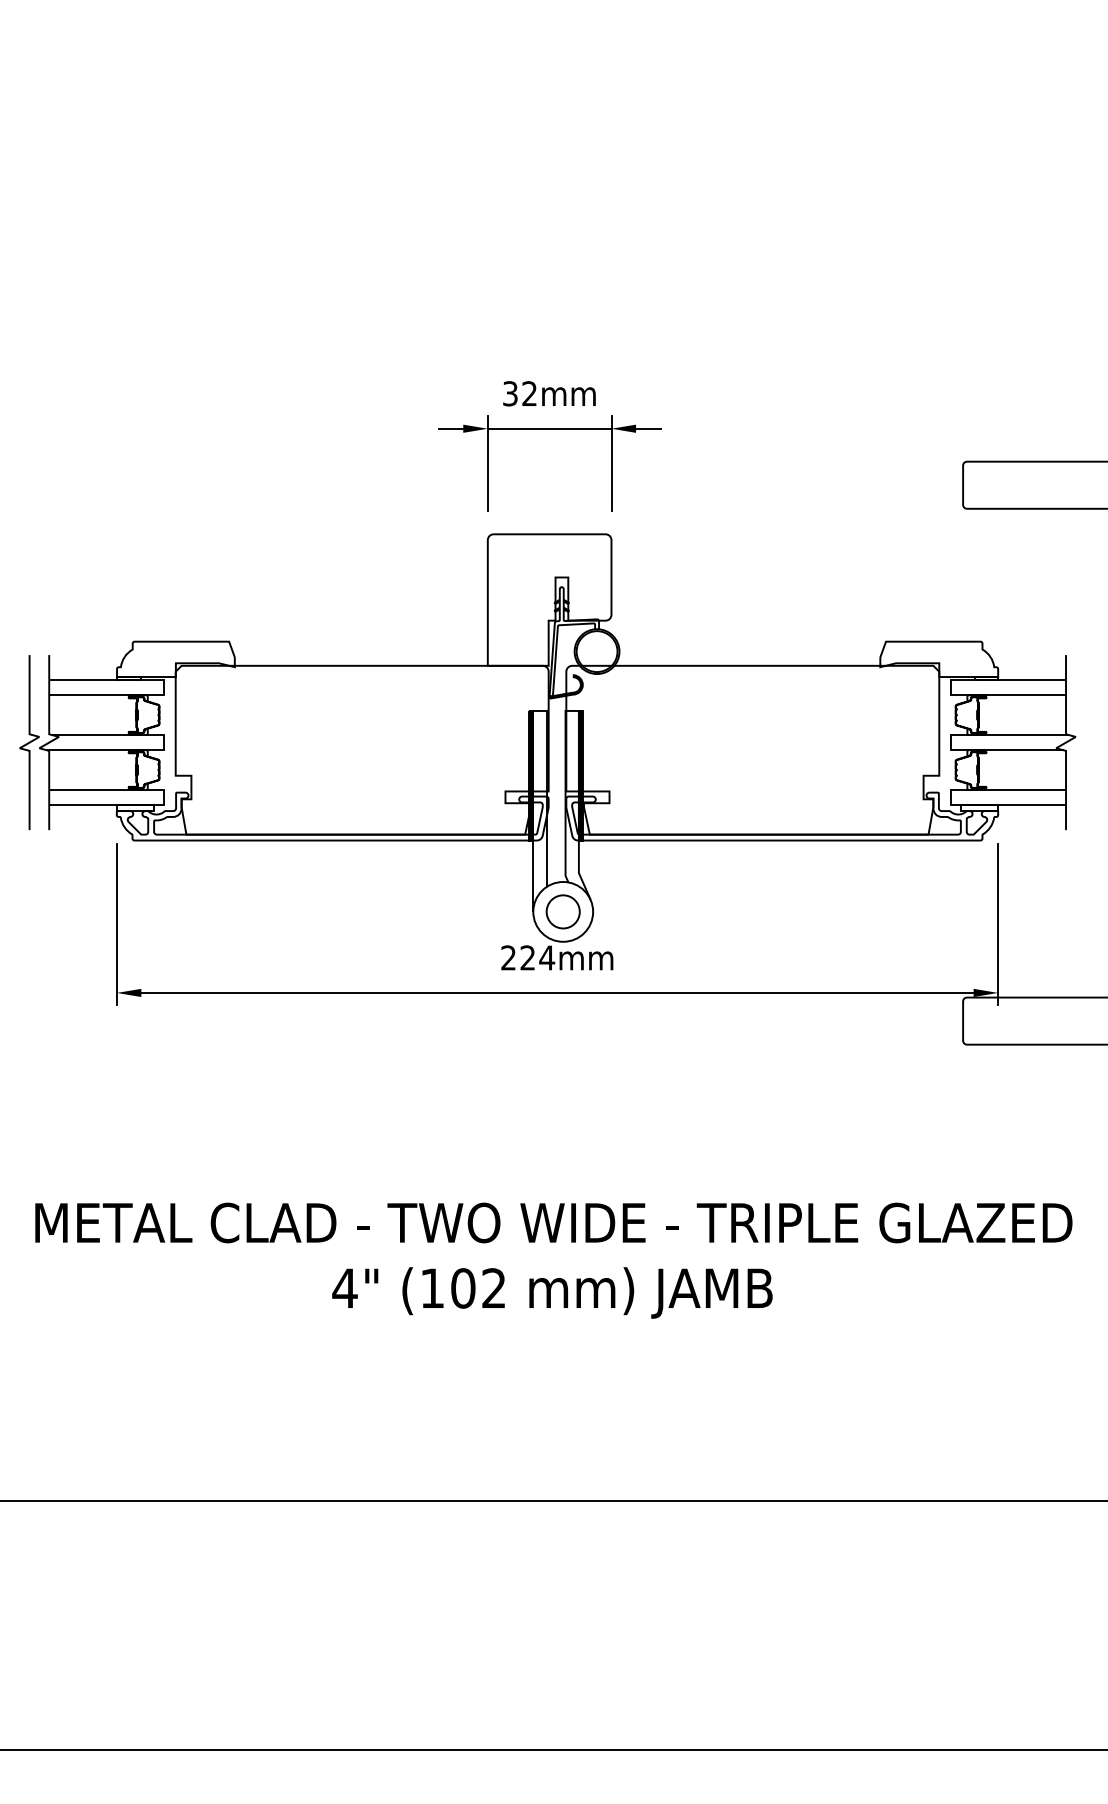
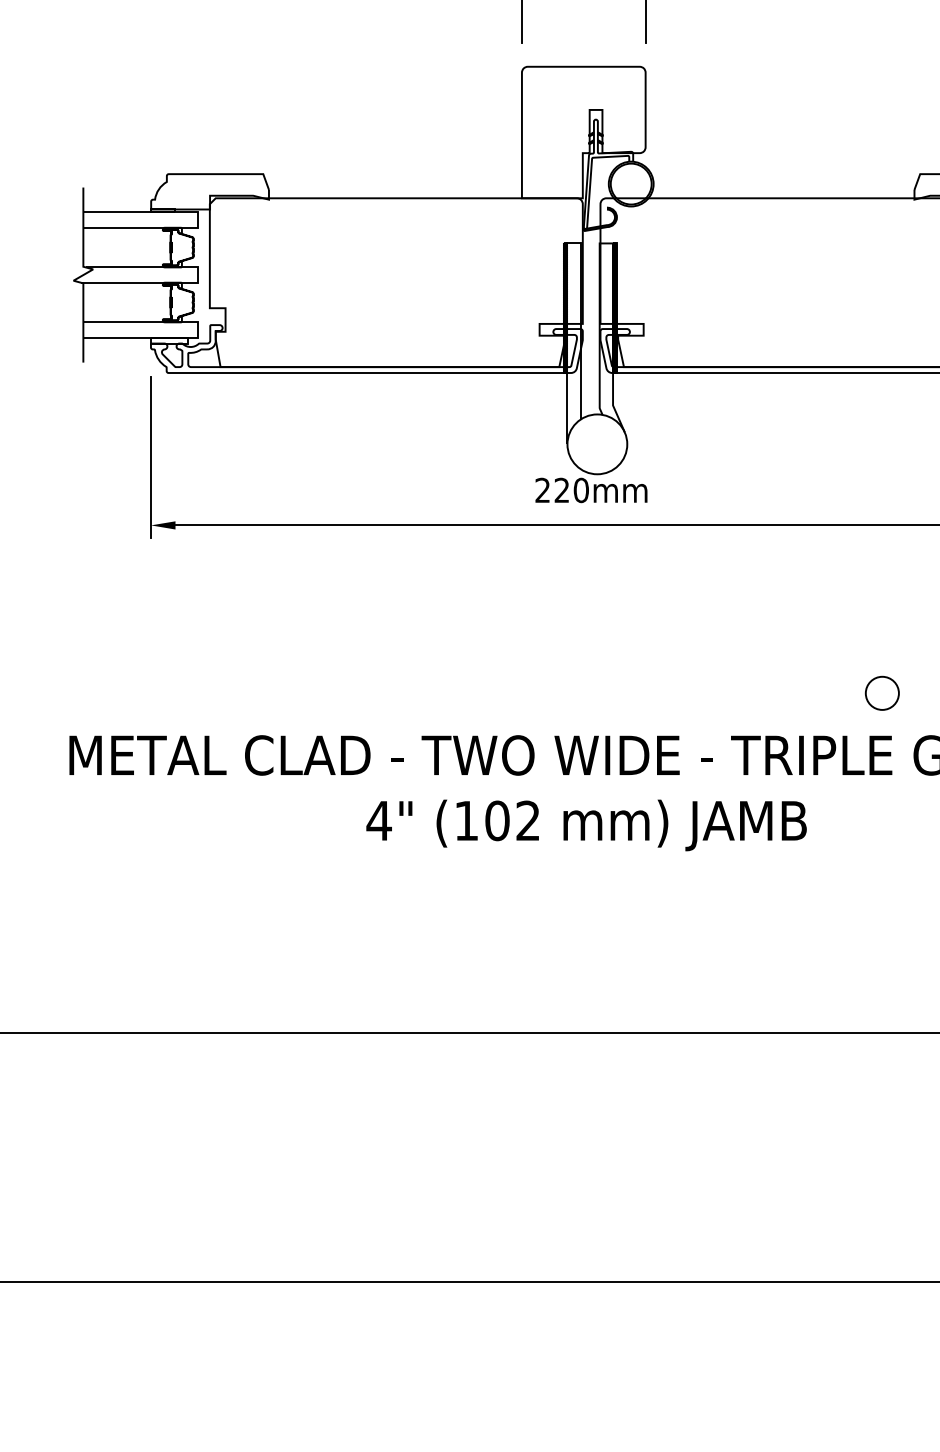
curve: (29, 742) -> (63, 274), removed
circle: (562, 911) -> (881, 692), moved
text: (547, 957) -> (581, 489), 224mm -> 220mm

